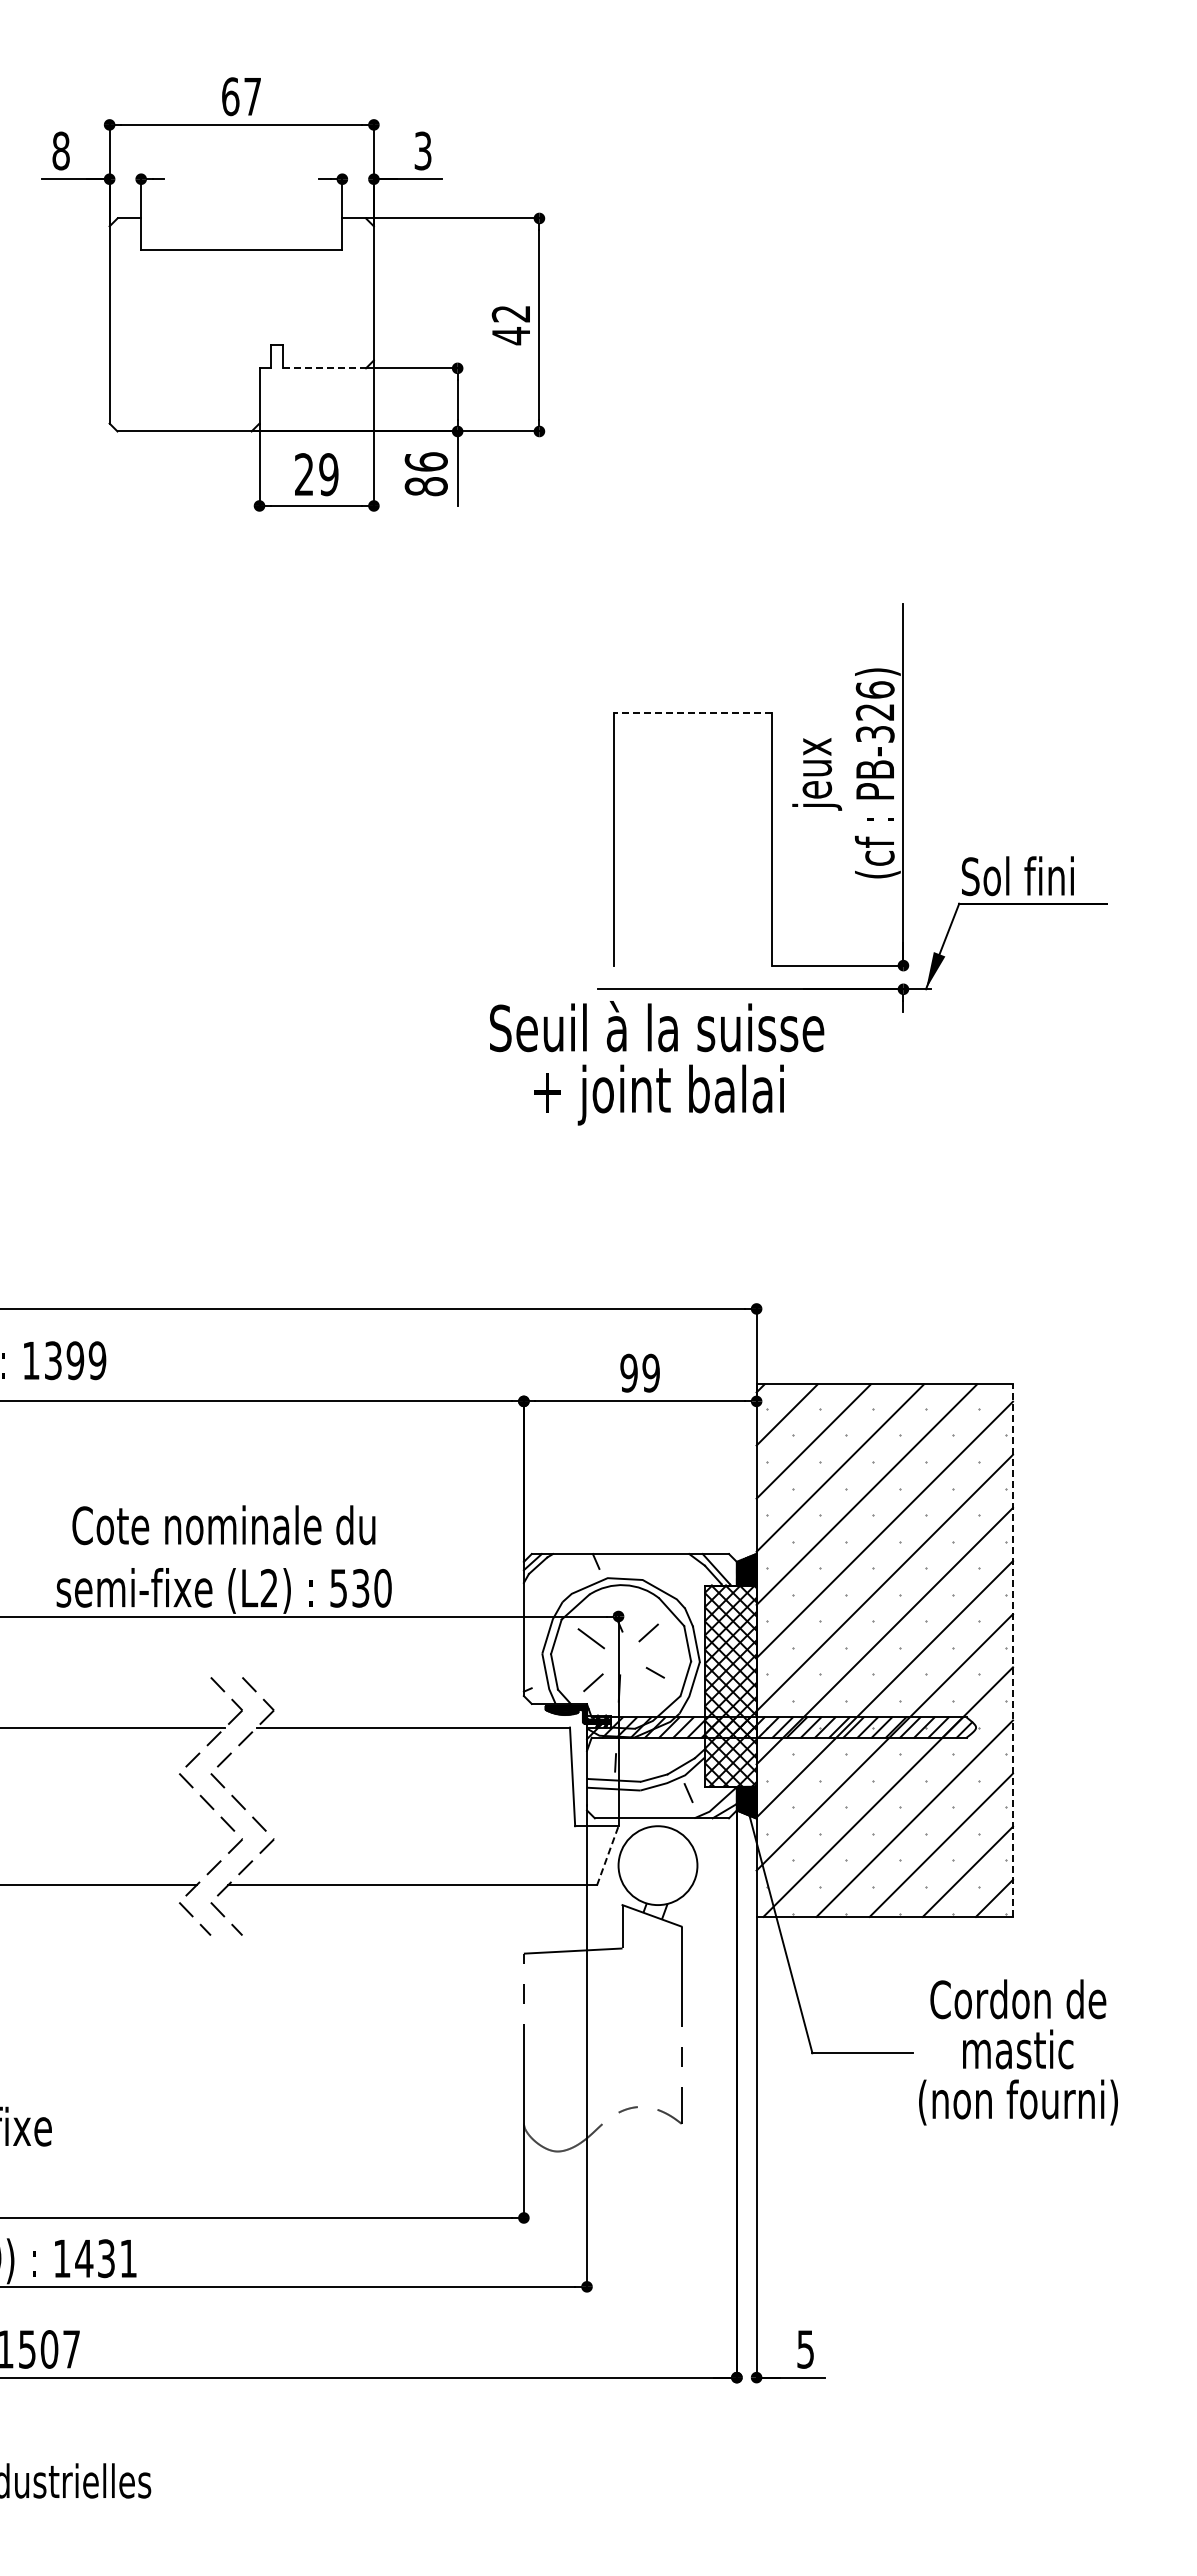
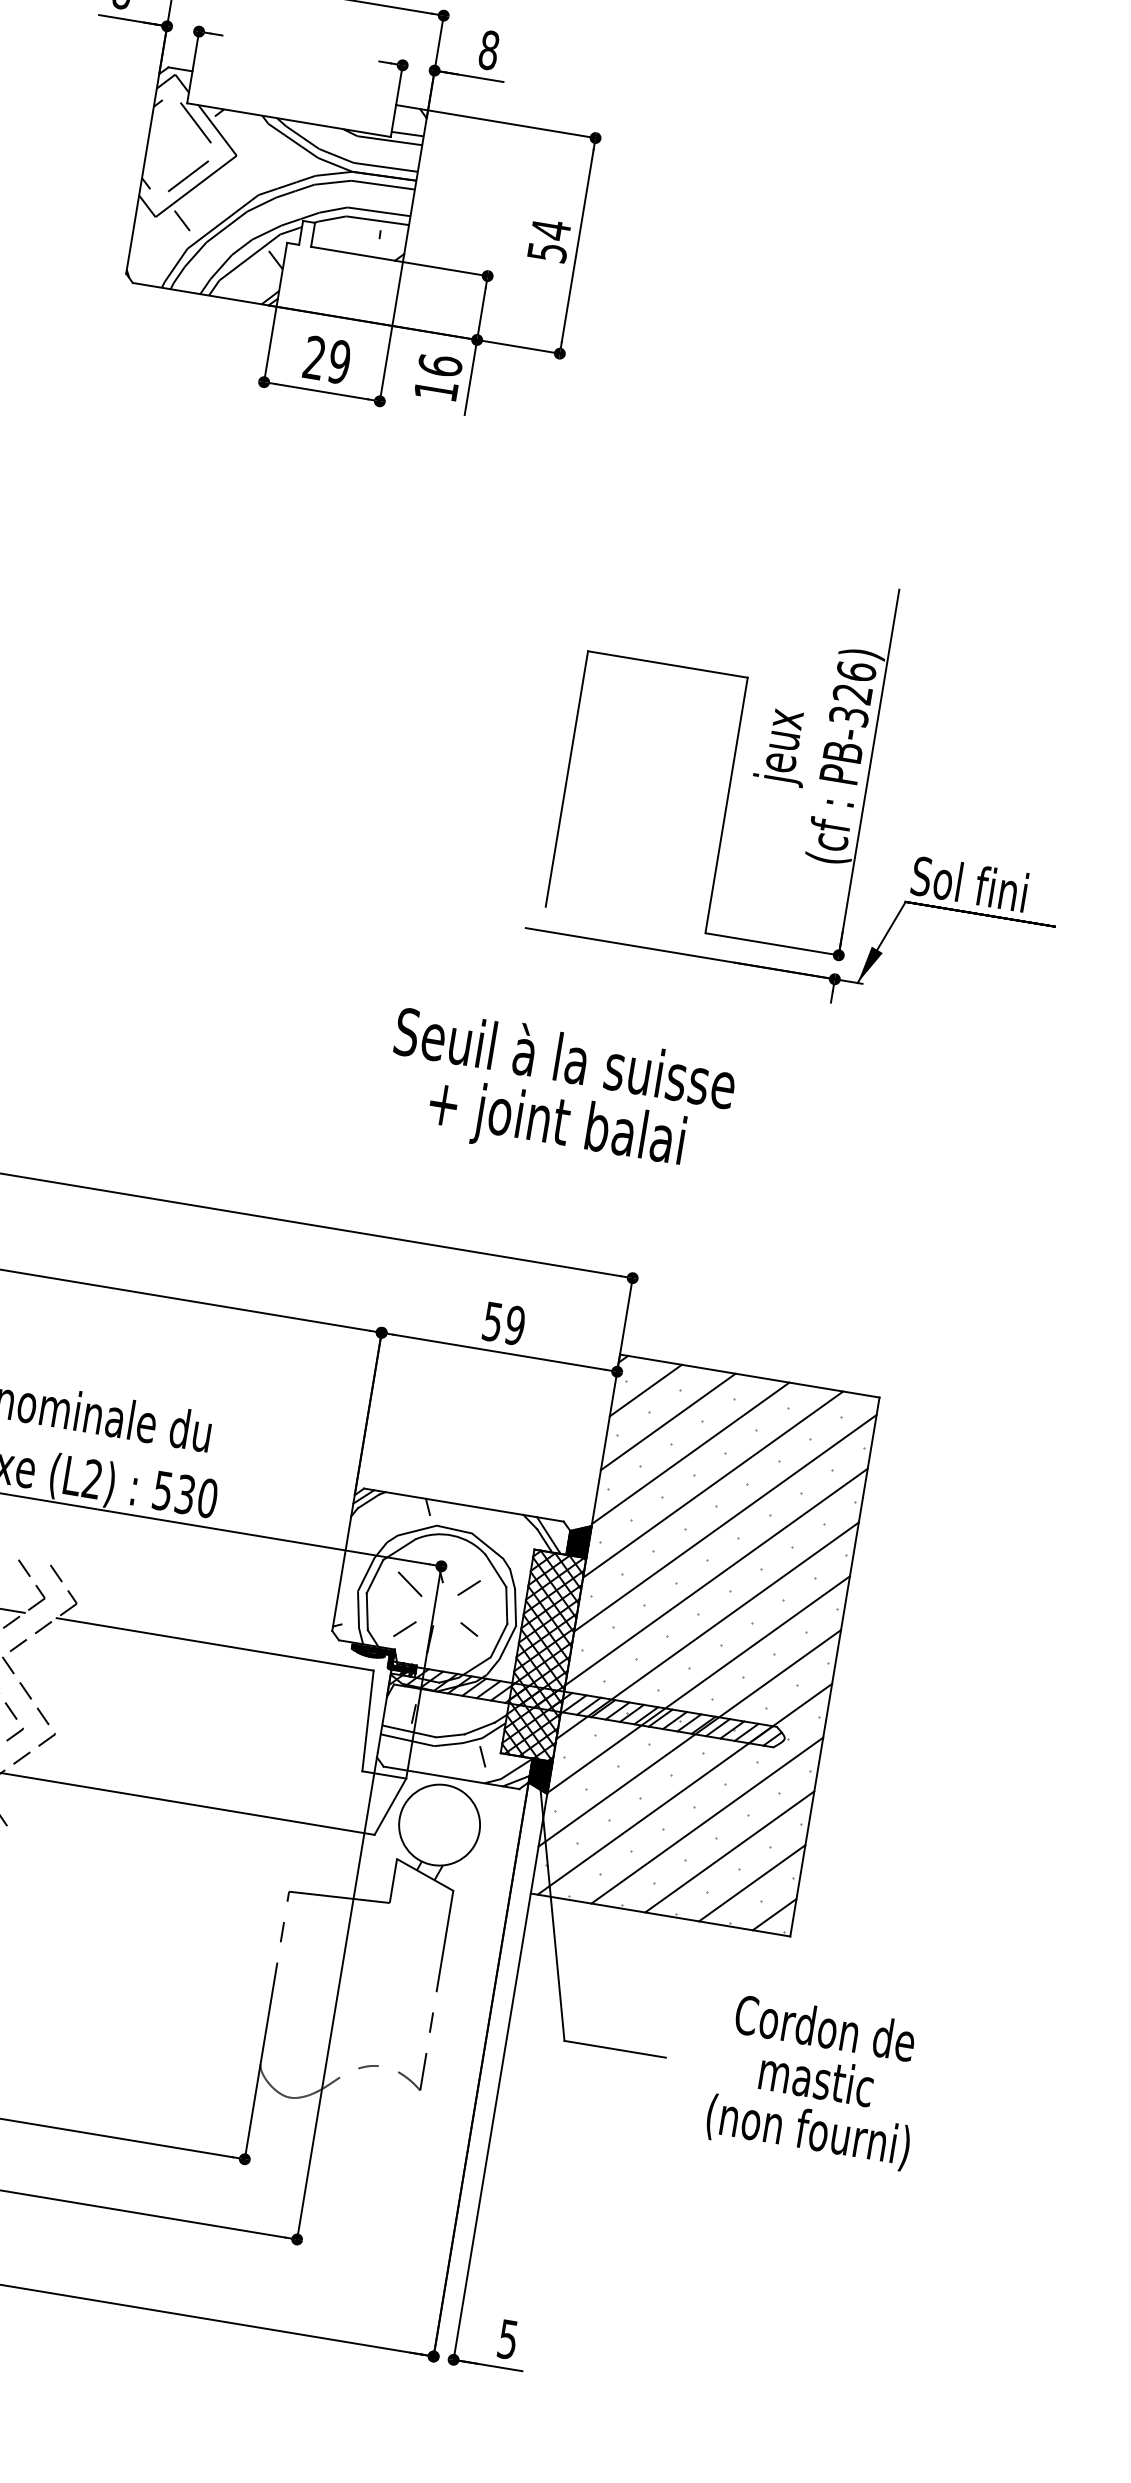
text: (422, 150) -> (488, 49), 3 -> 8
text: (510, 324) -> (548, 240), 42 -> 54
hatch: (241, 327) -> (275, 198), added
line: (325, 368) -> (353, 254), dashed -> solid
text: (425, 486) -> (435, 390), 86 -> 16
line: (692, 713) -> (667, 664), dashed -> solid
text: (657, 1063) -> (560, 1094), moved
text: (628, 1372) -> (492, 1321), 99 -> 59
line: (1013, 1650) -> (835, 1666), dashed -> solid
line: (607, 1855) -> (390, 1806), dashed -> solid
text: (1018, 2052) -> (816, 2081), moved

